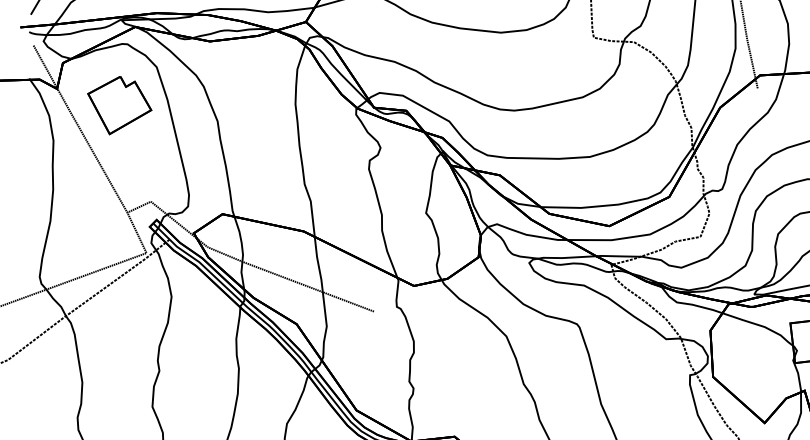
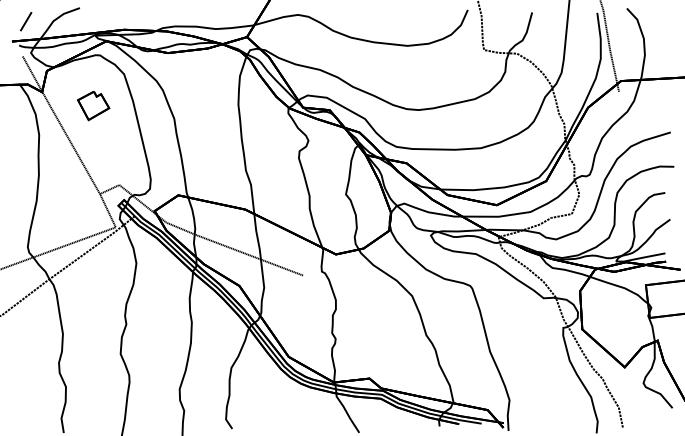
part: (119, 105) -> (93, 105), size x0.6

